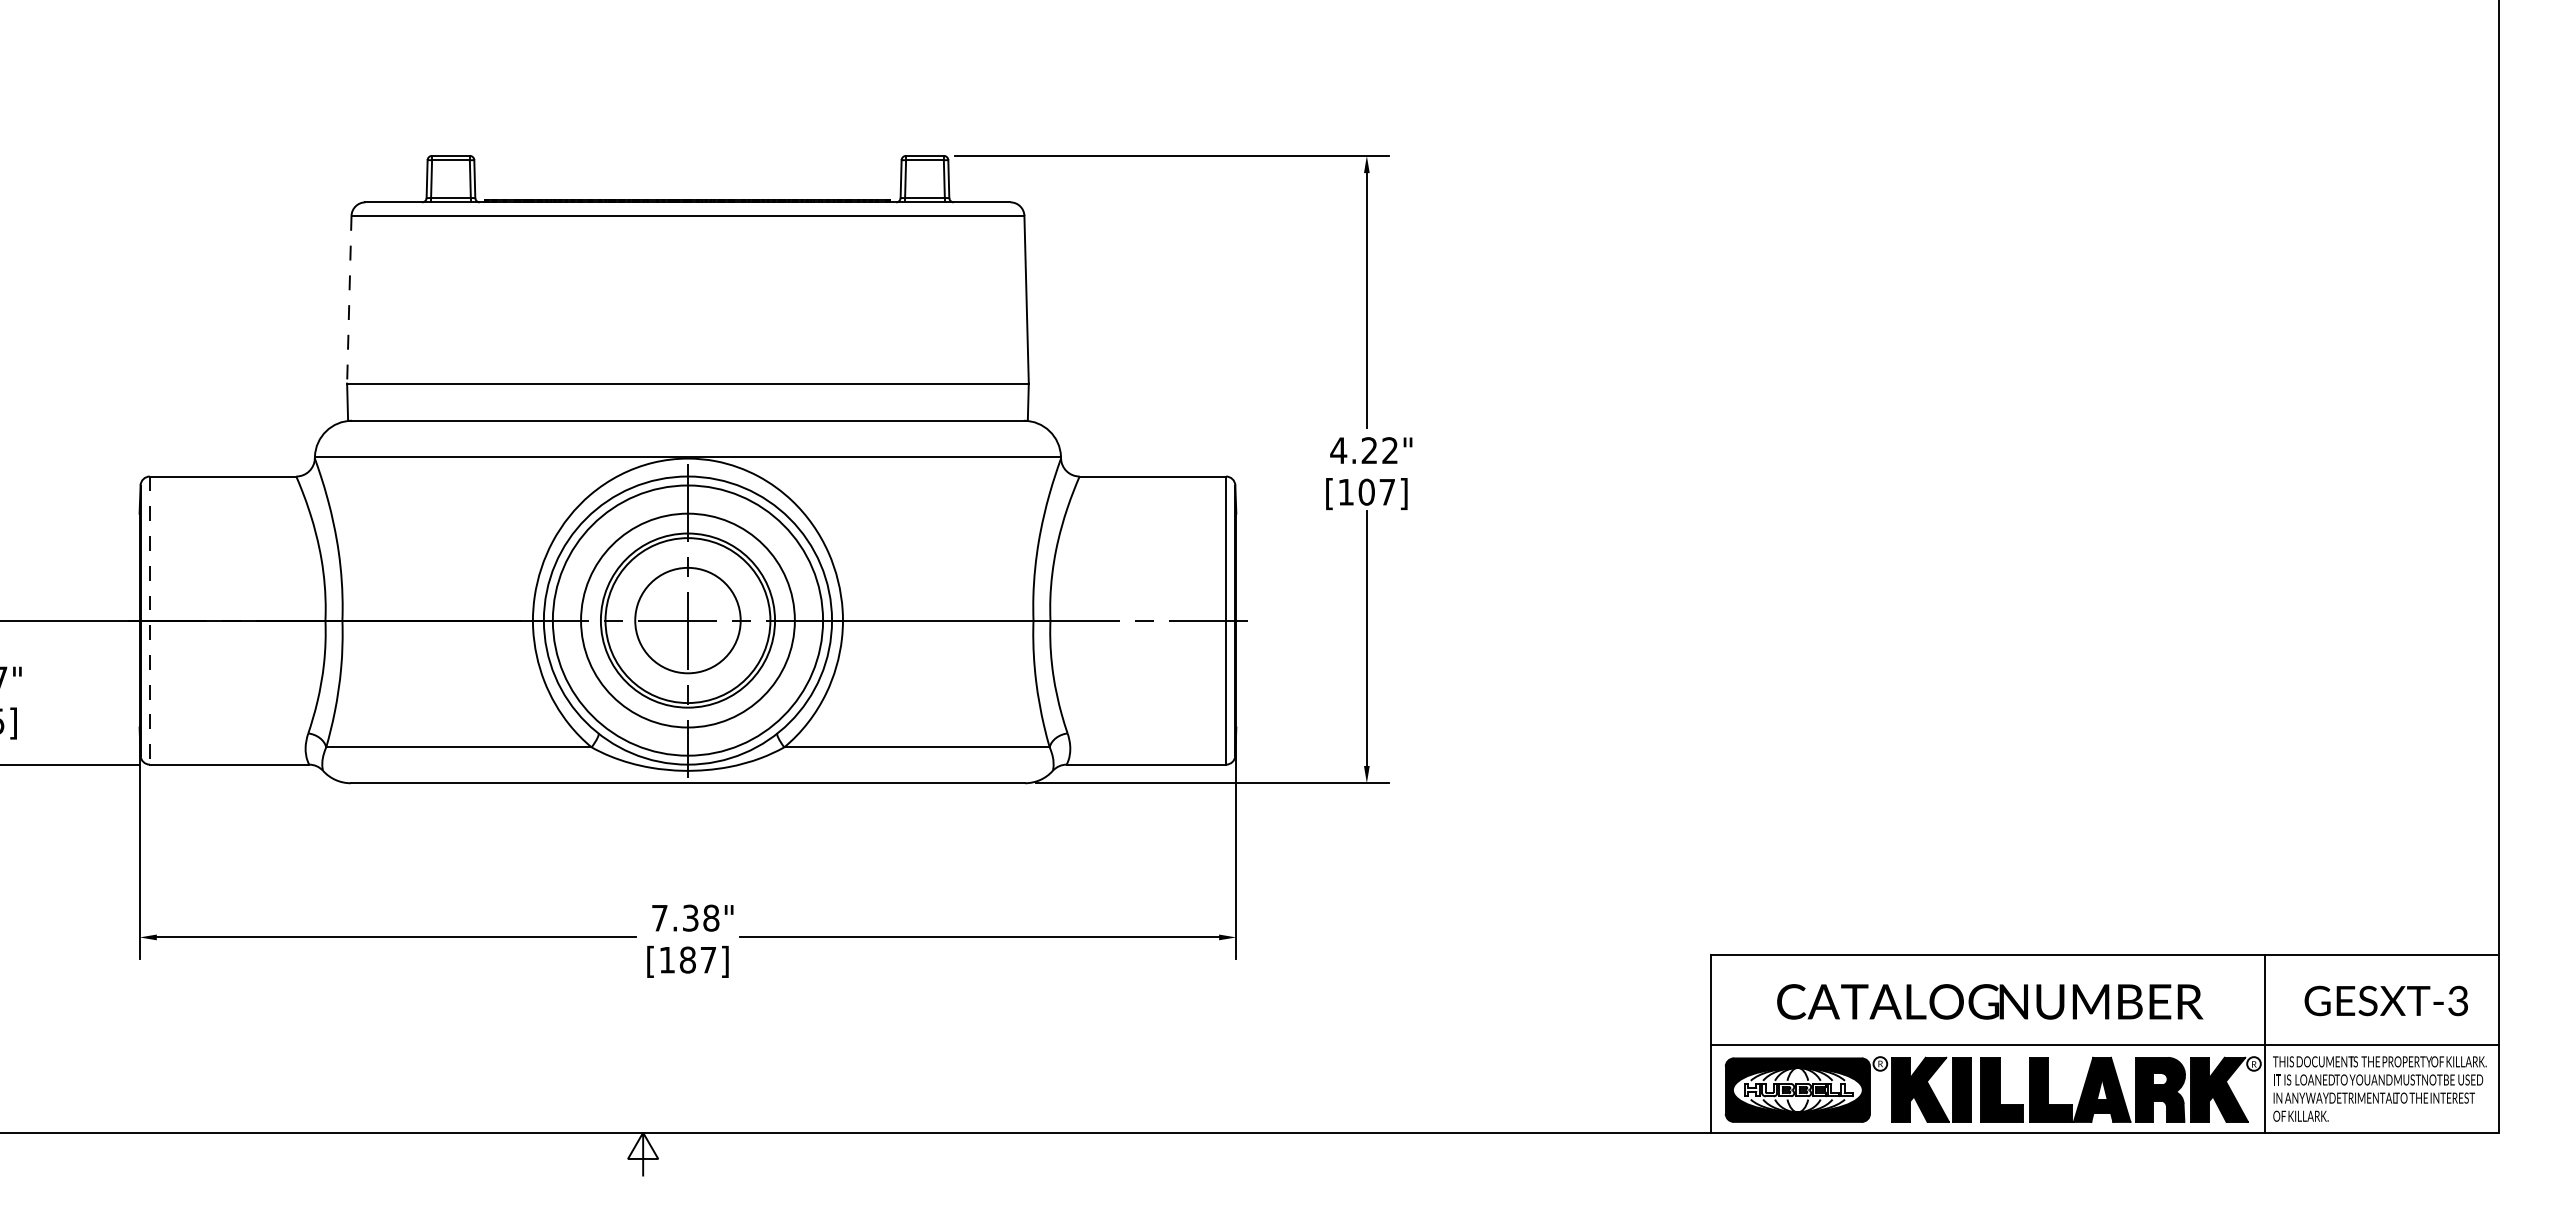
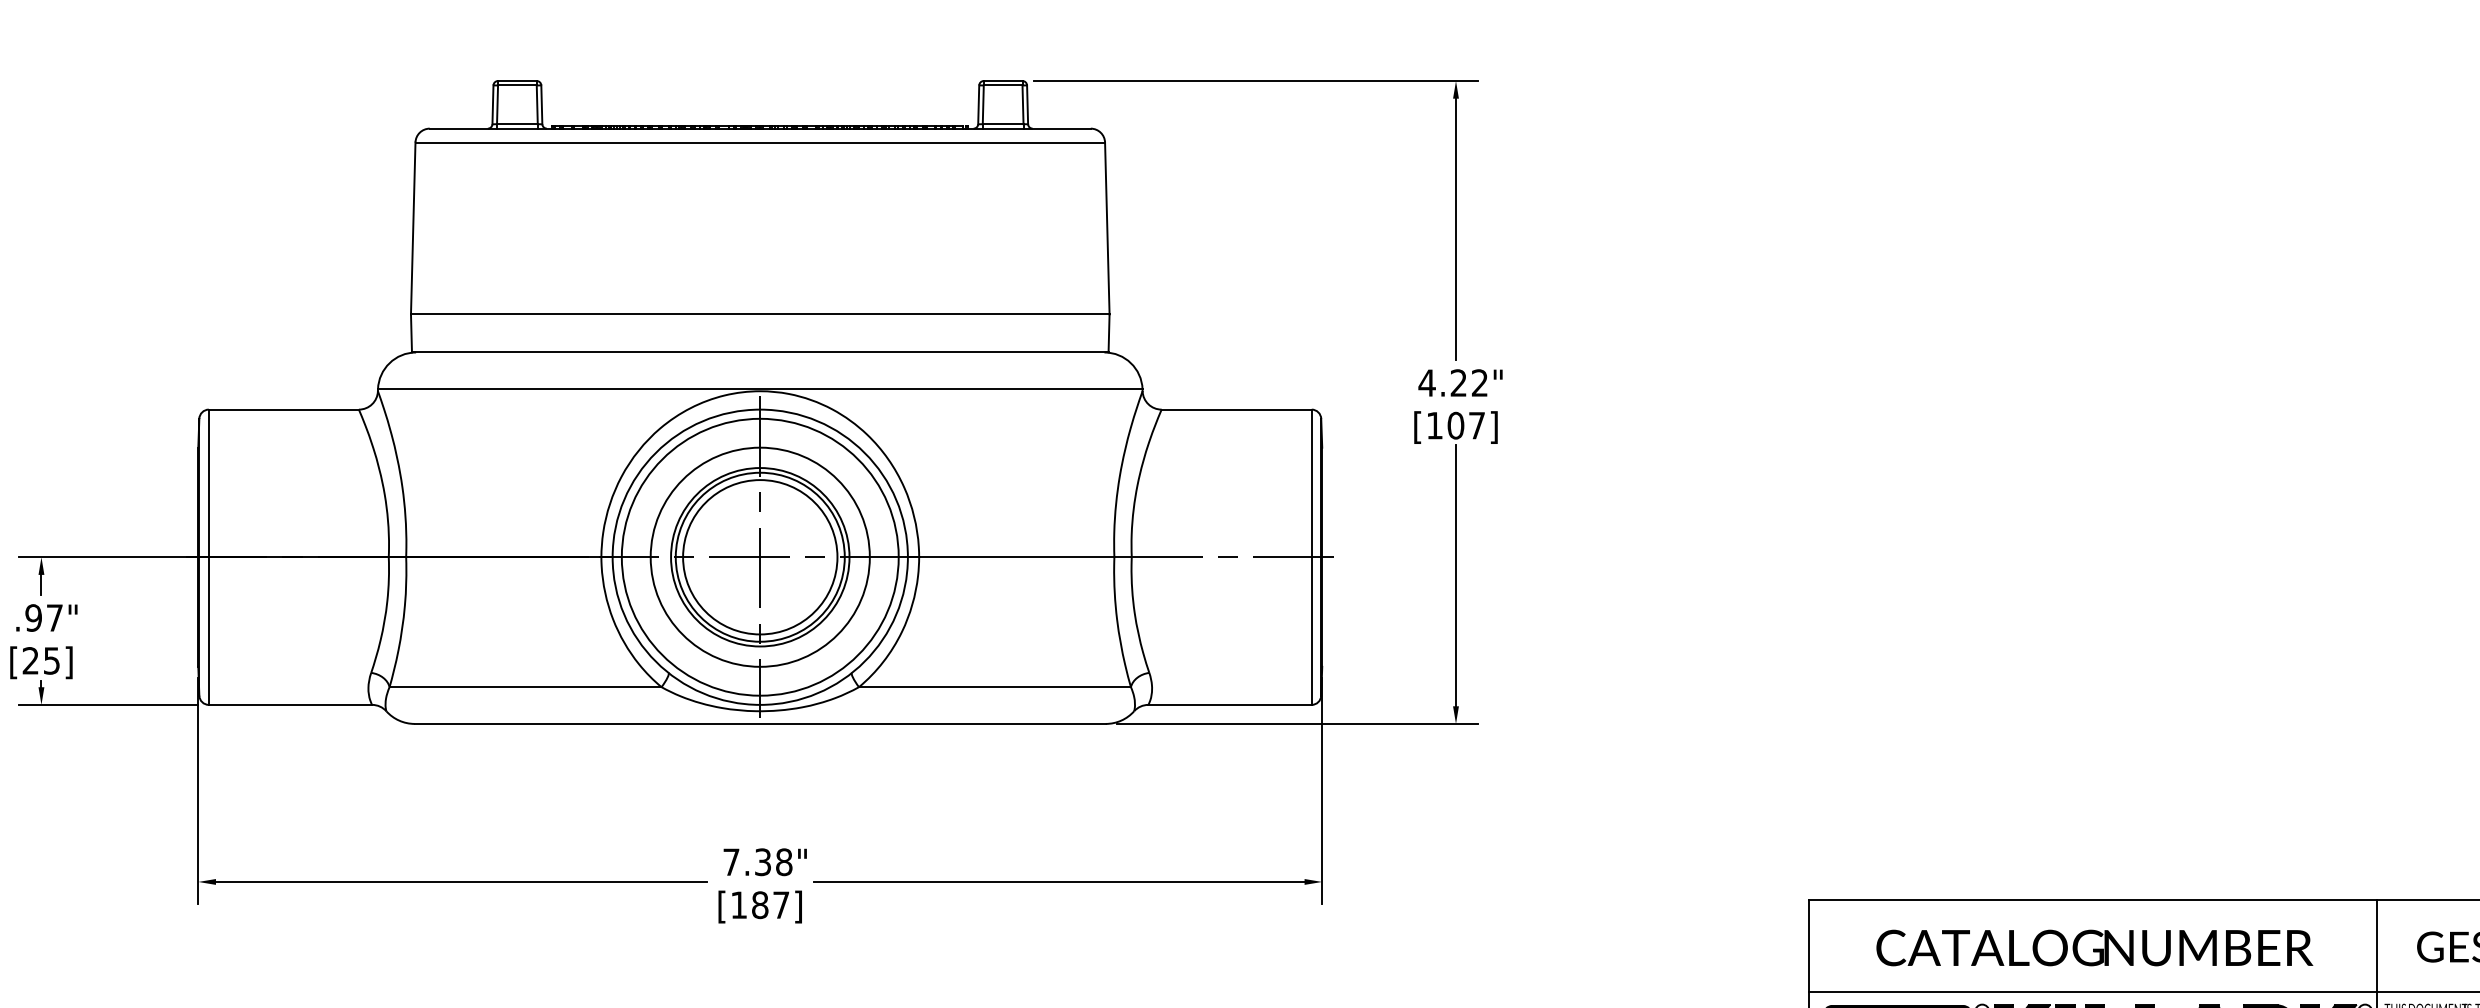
line: (349, 299) -> (413, 228), dashed -> solid
circle: (687, 620) -> (759, 557), size x1.43
line: (149, 621) -> (208, 558), dashed -> solid

